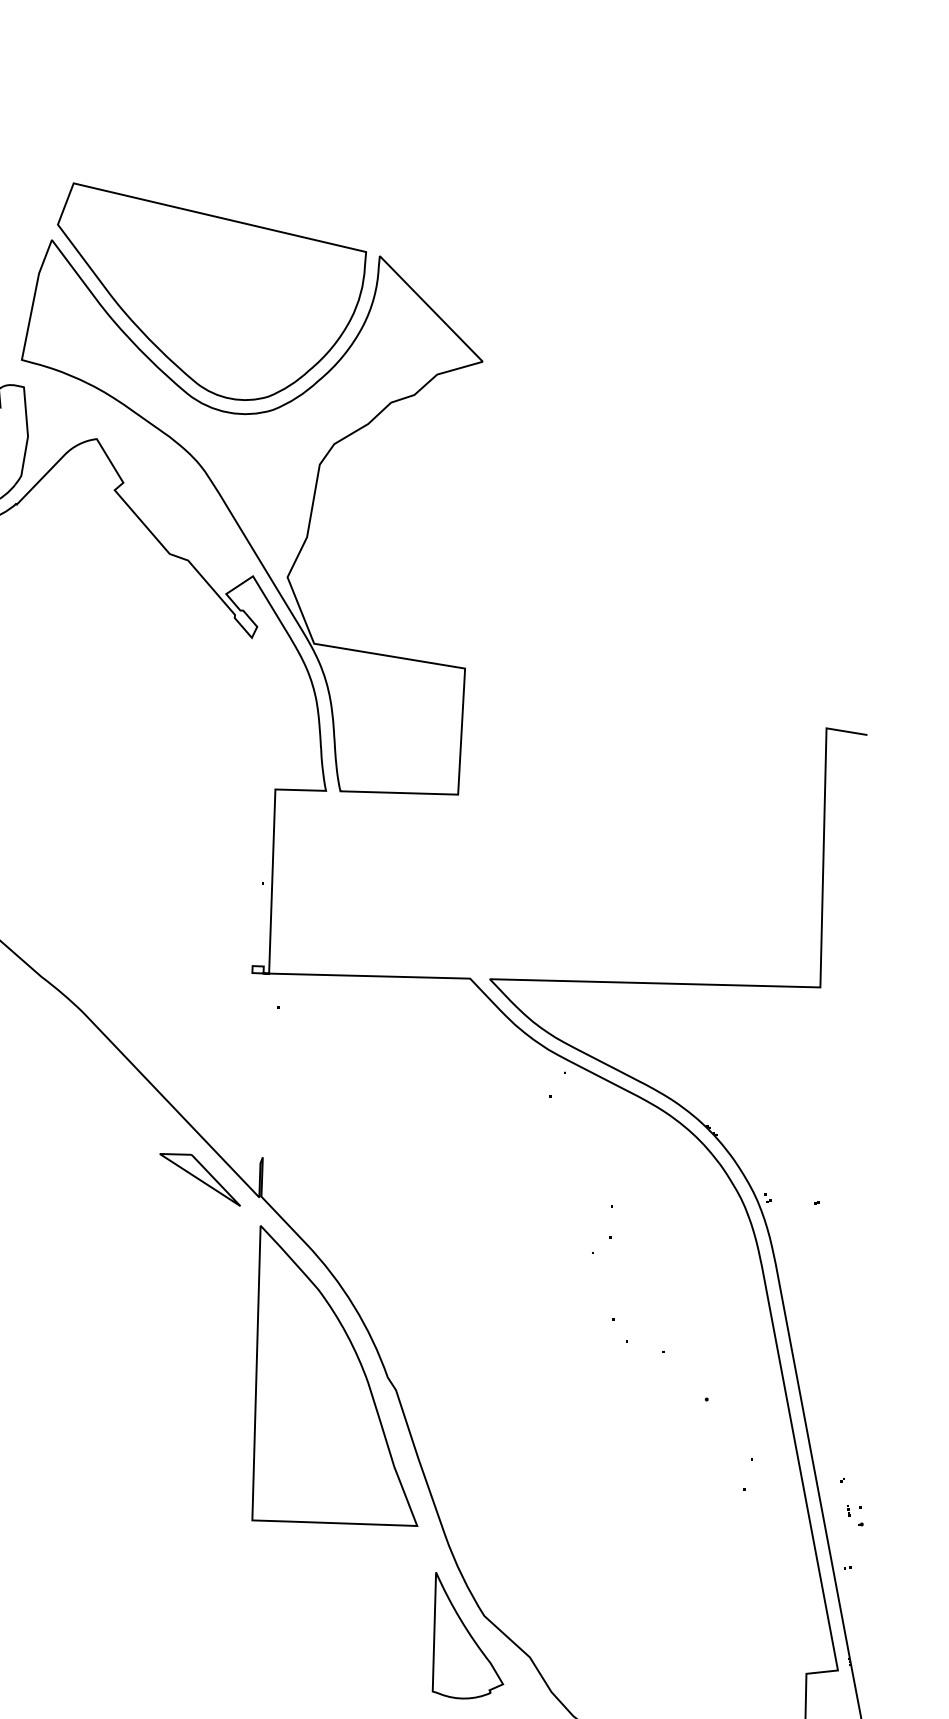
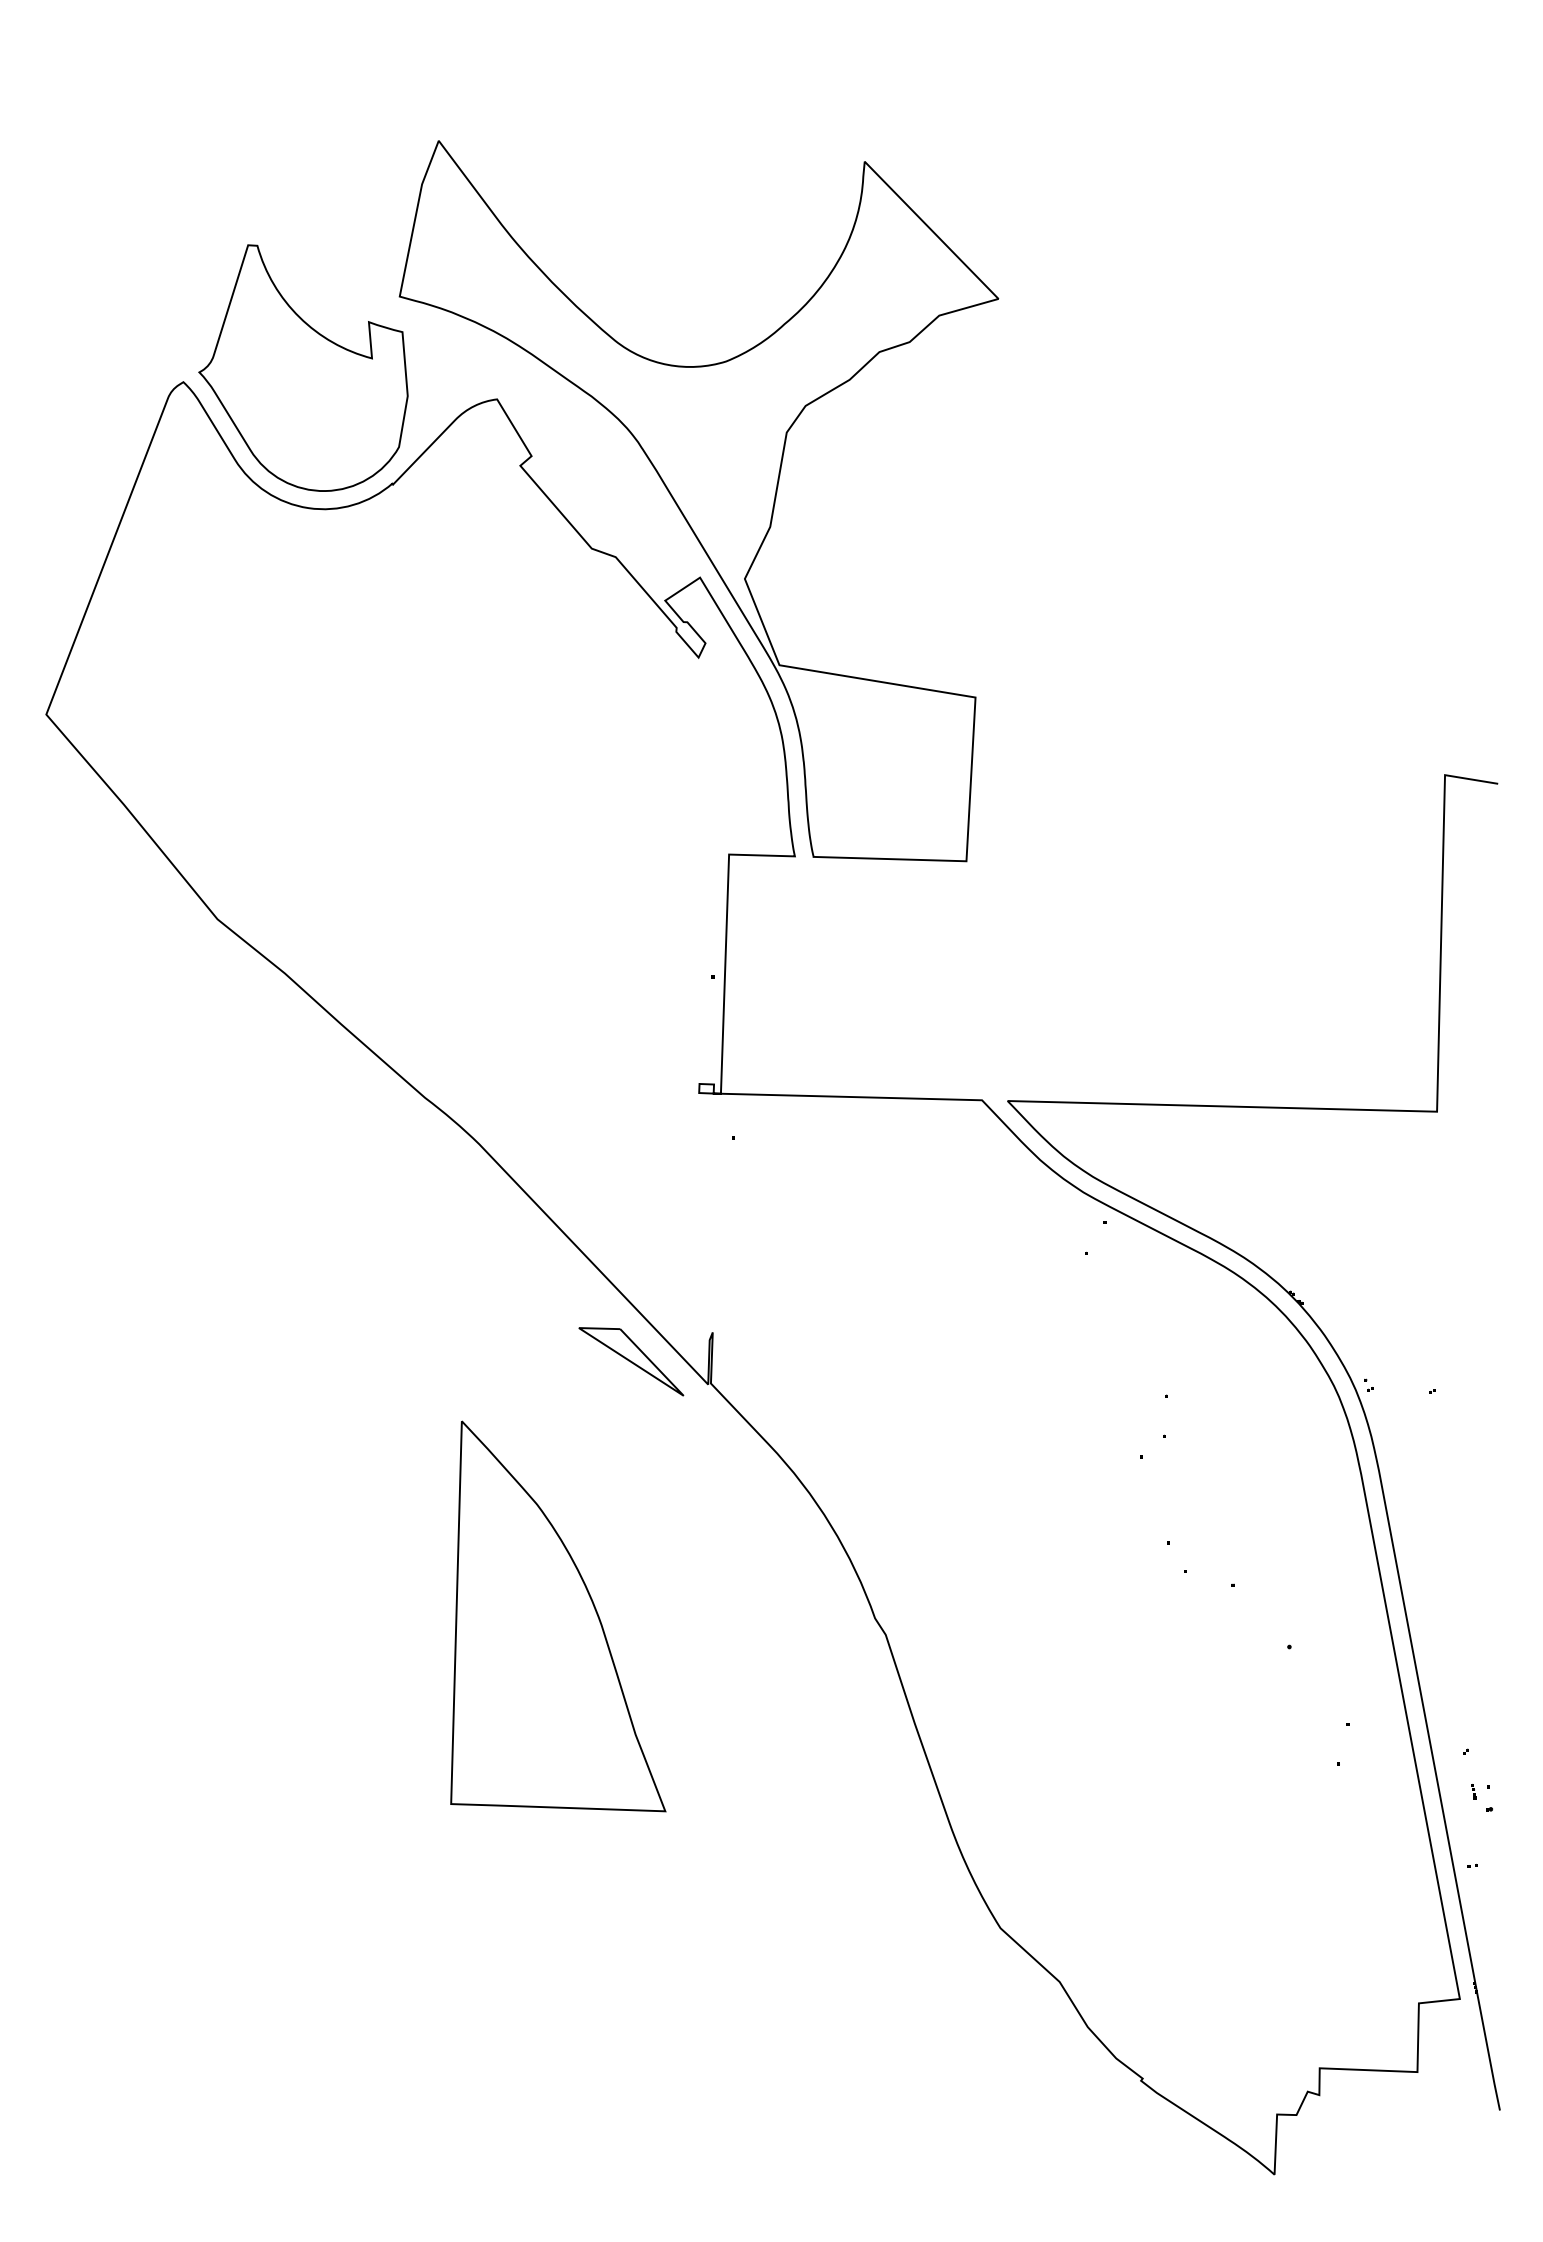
part: (211, 291) -> (646, 207), removed
part: (334, 1376) -> (558, 1616), moved
part: (467, 1635) -> (978, 1953), removed

